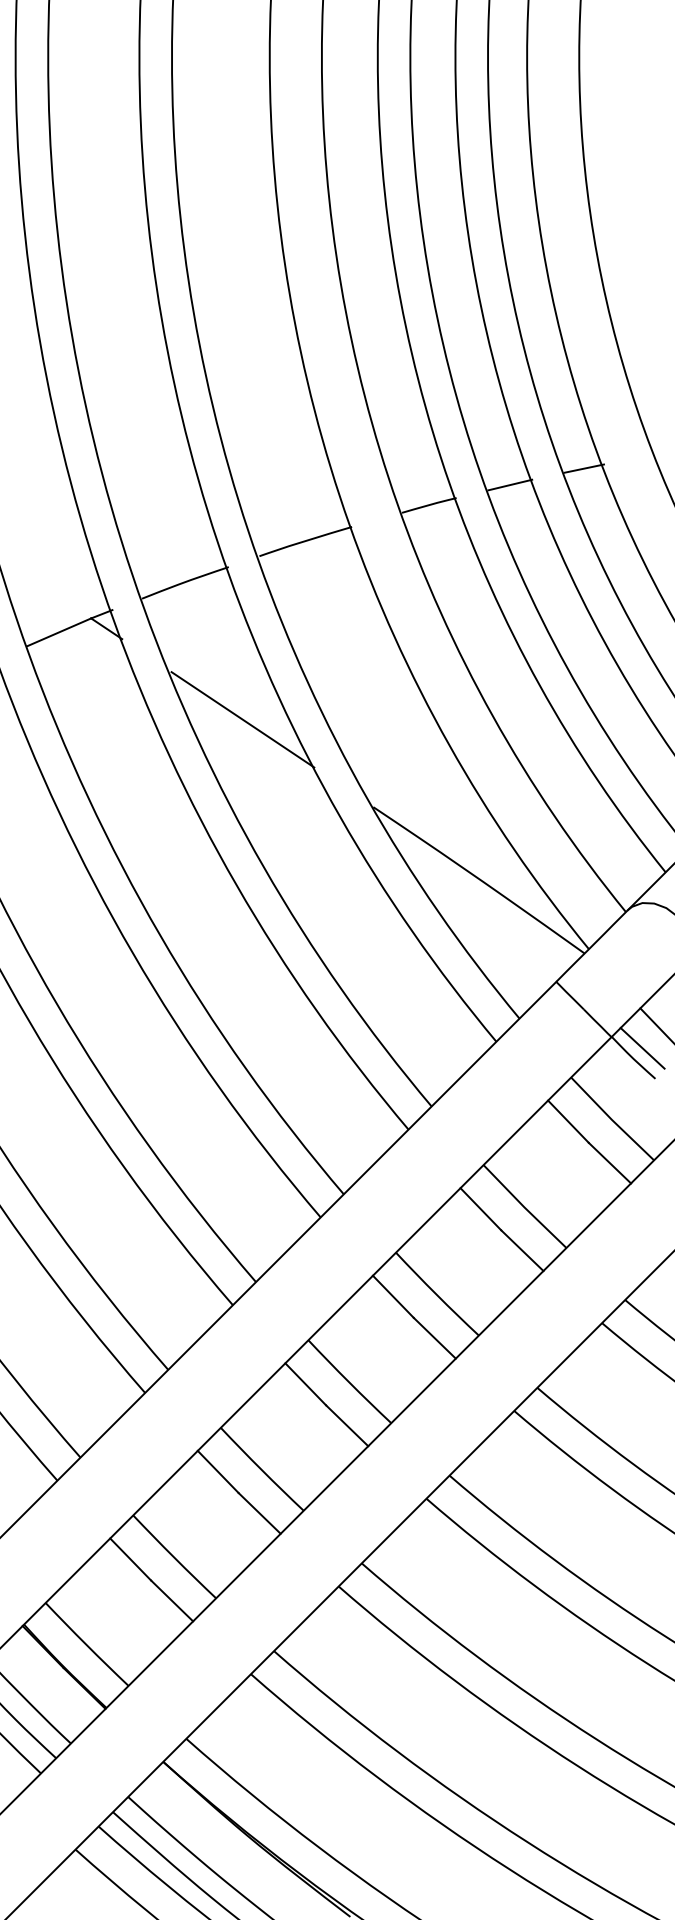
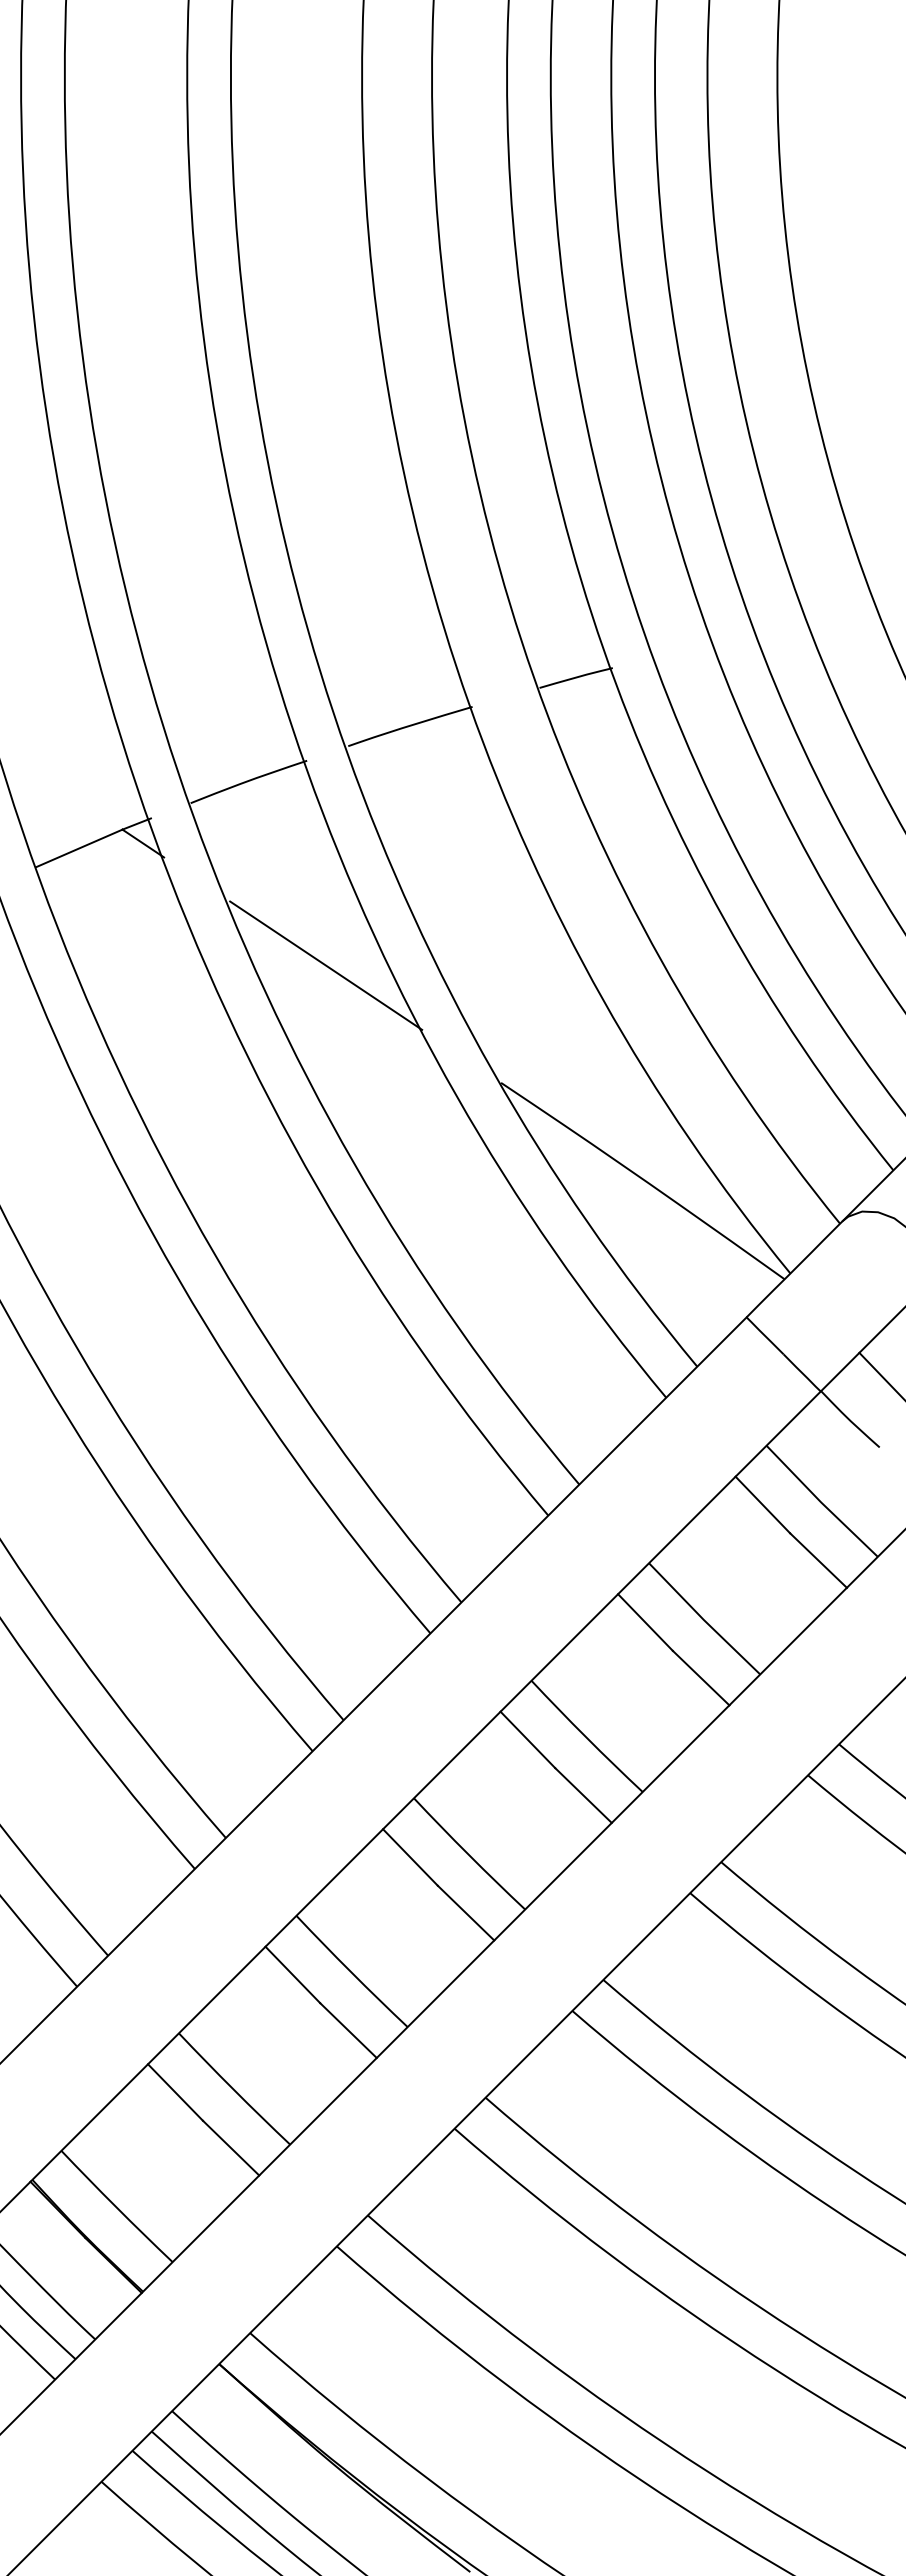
line: (583, 468) -> (783, 628), removed
line: (510, 484) -> (684, 650), removed
line: (642, 1048) -> (862, 1406), removed

